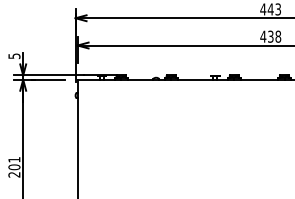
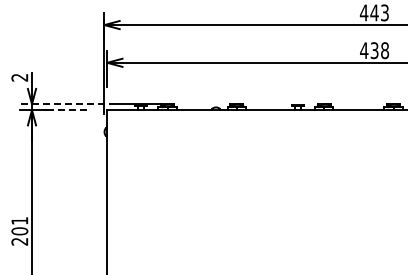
text: (14, 56) -> (19, 77), 5 -> 2
line: (48, 75) -> (67, 104), solid -> dashed
line: (50, 79) -> (69, 110), solid -> dashed

